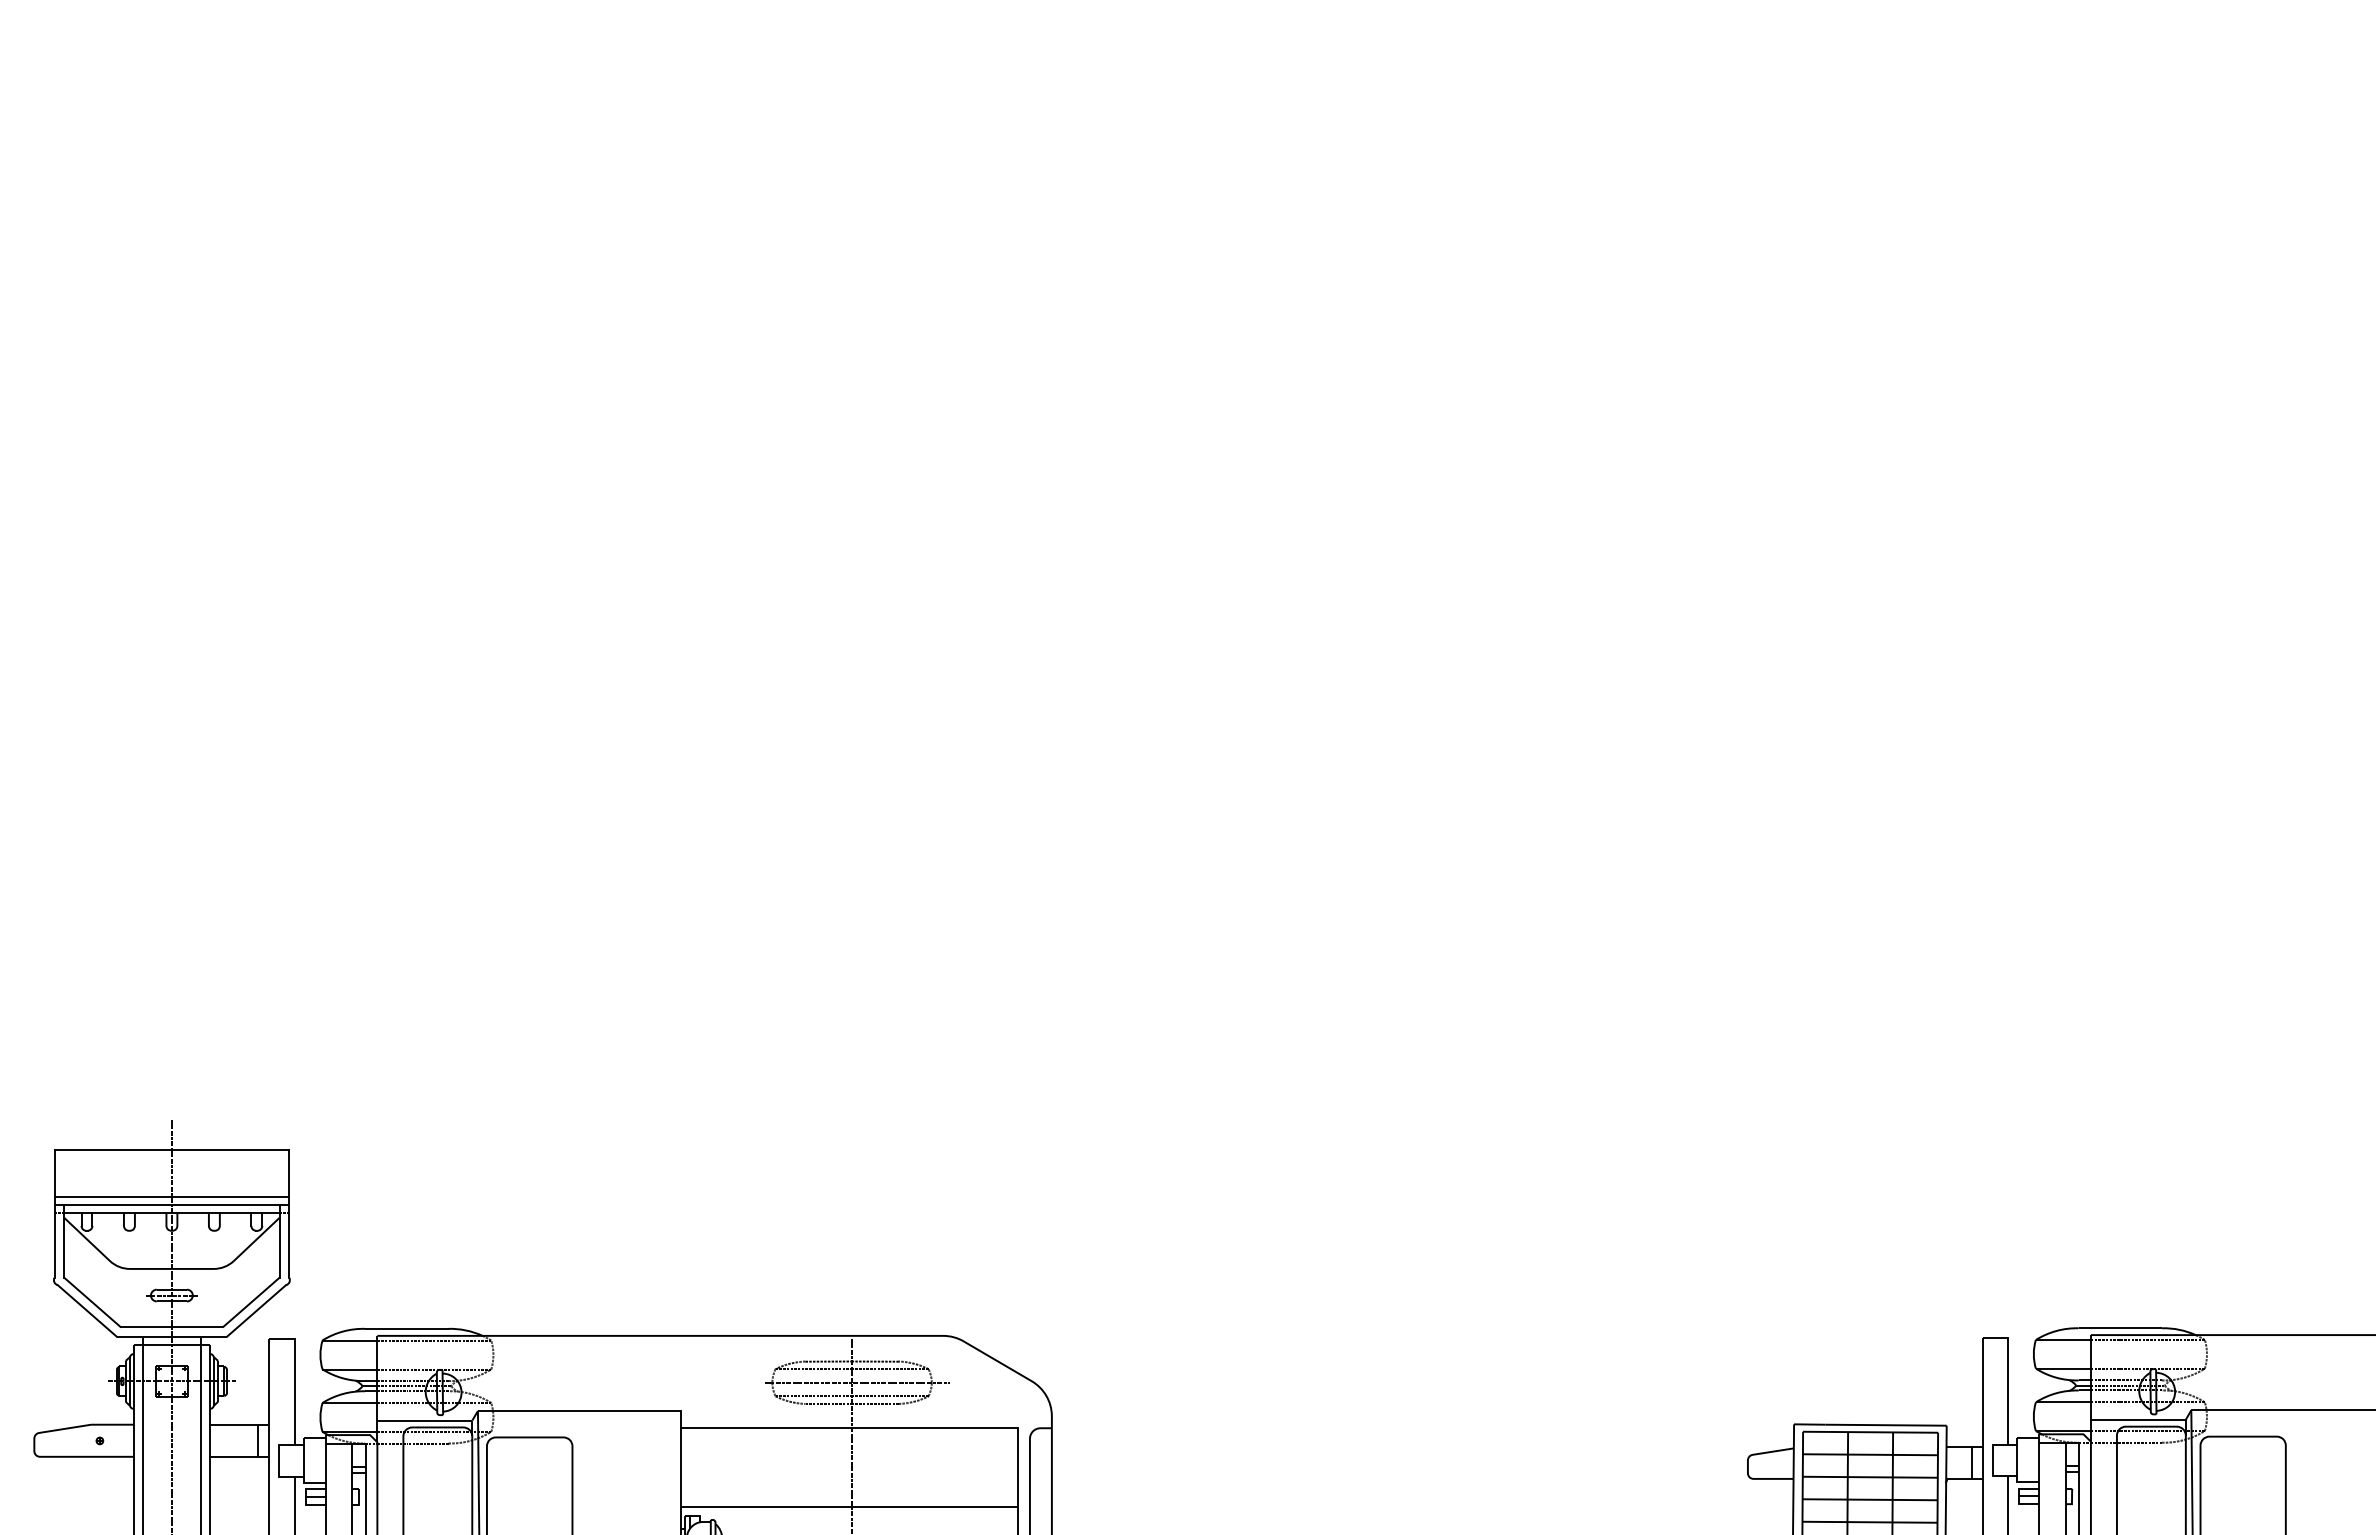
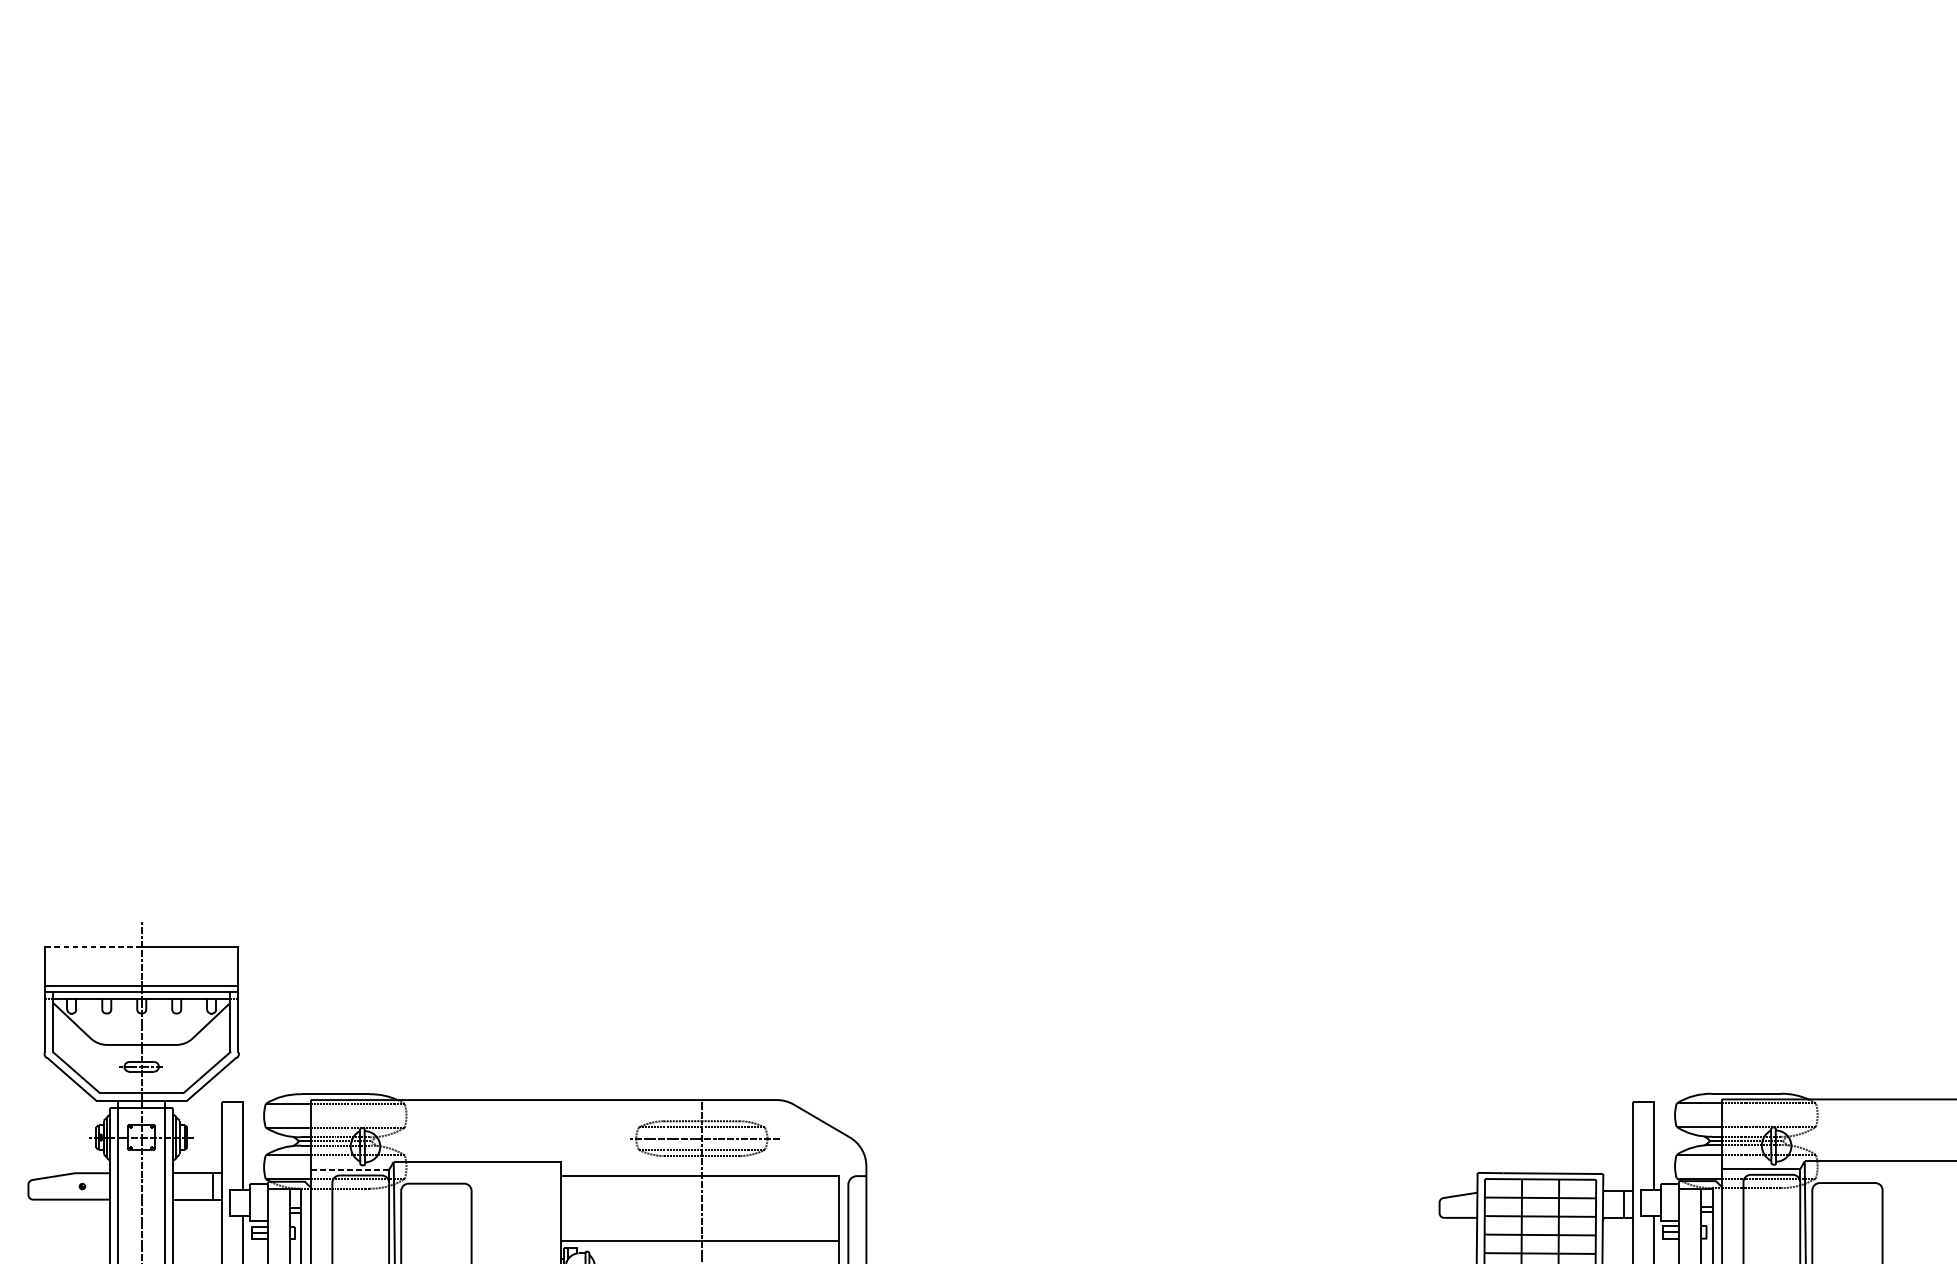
line: (113, 1150) -> (93, 947), solid -> dashed
line: (425, 1420) -> (350, 1169), solid -> dashed

